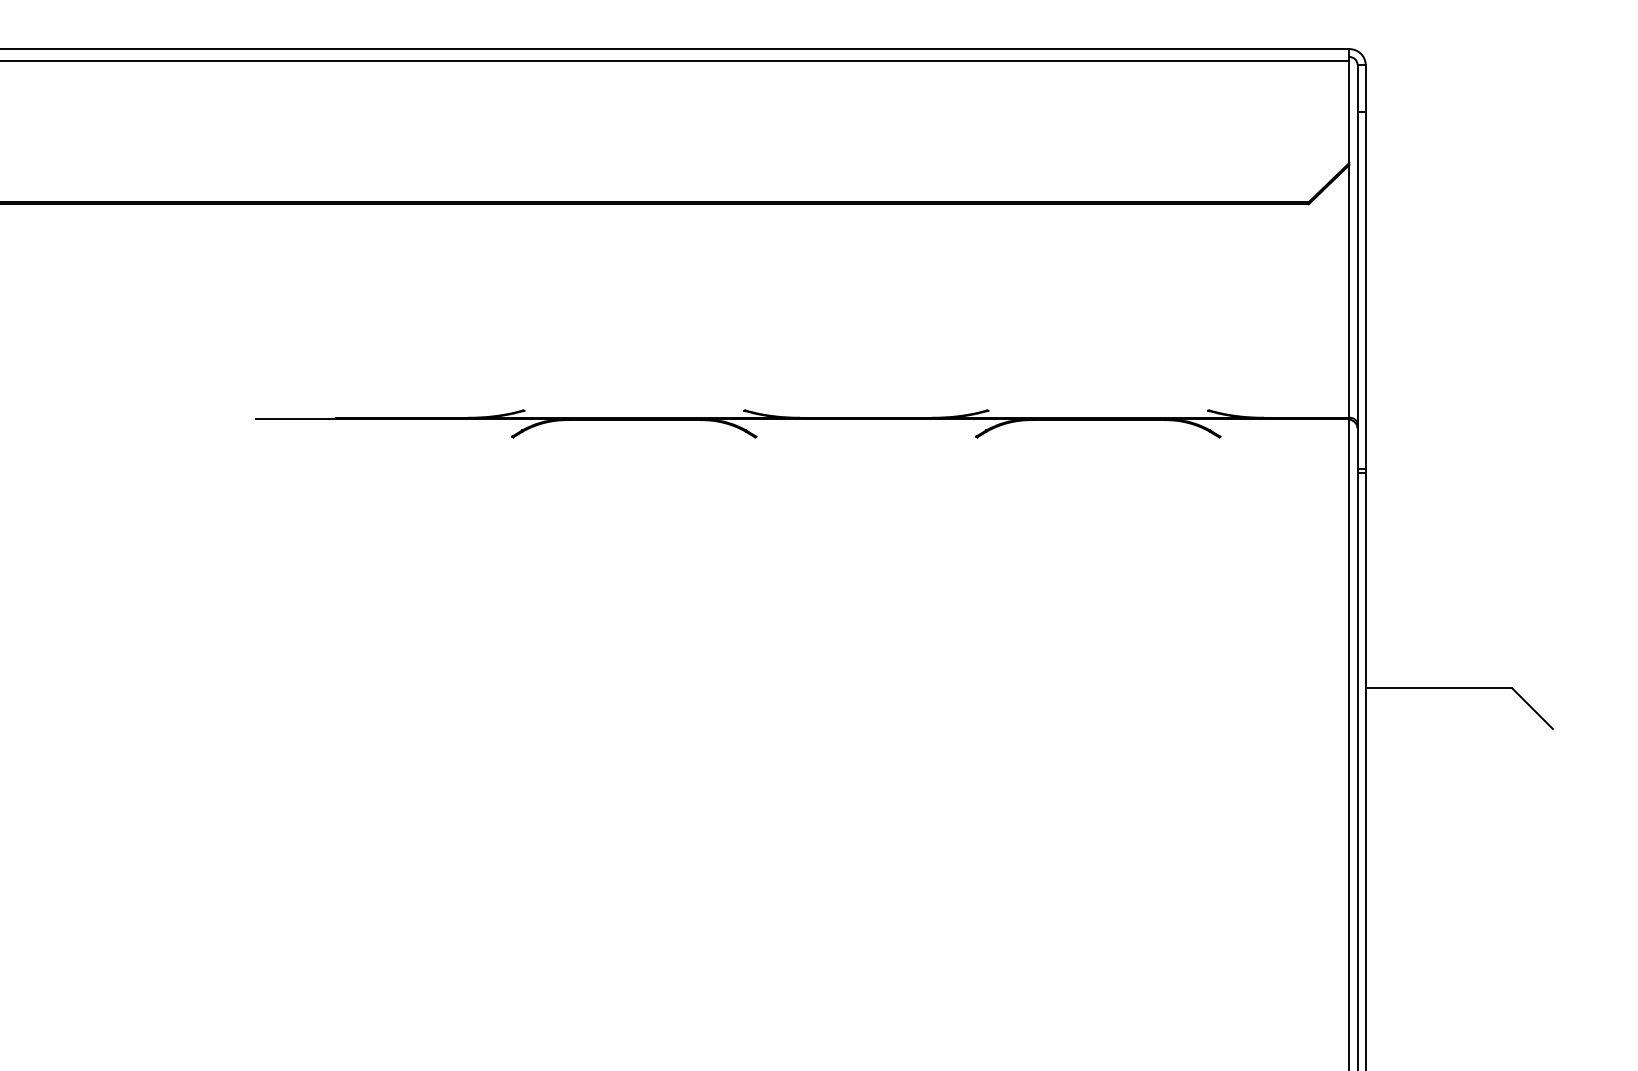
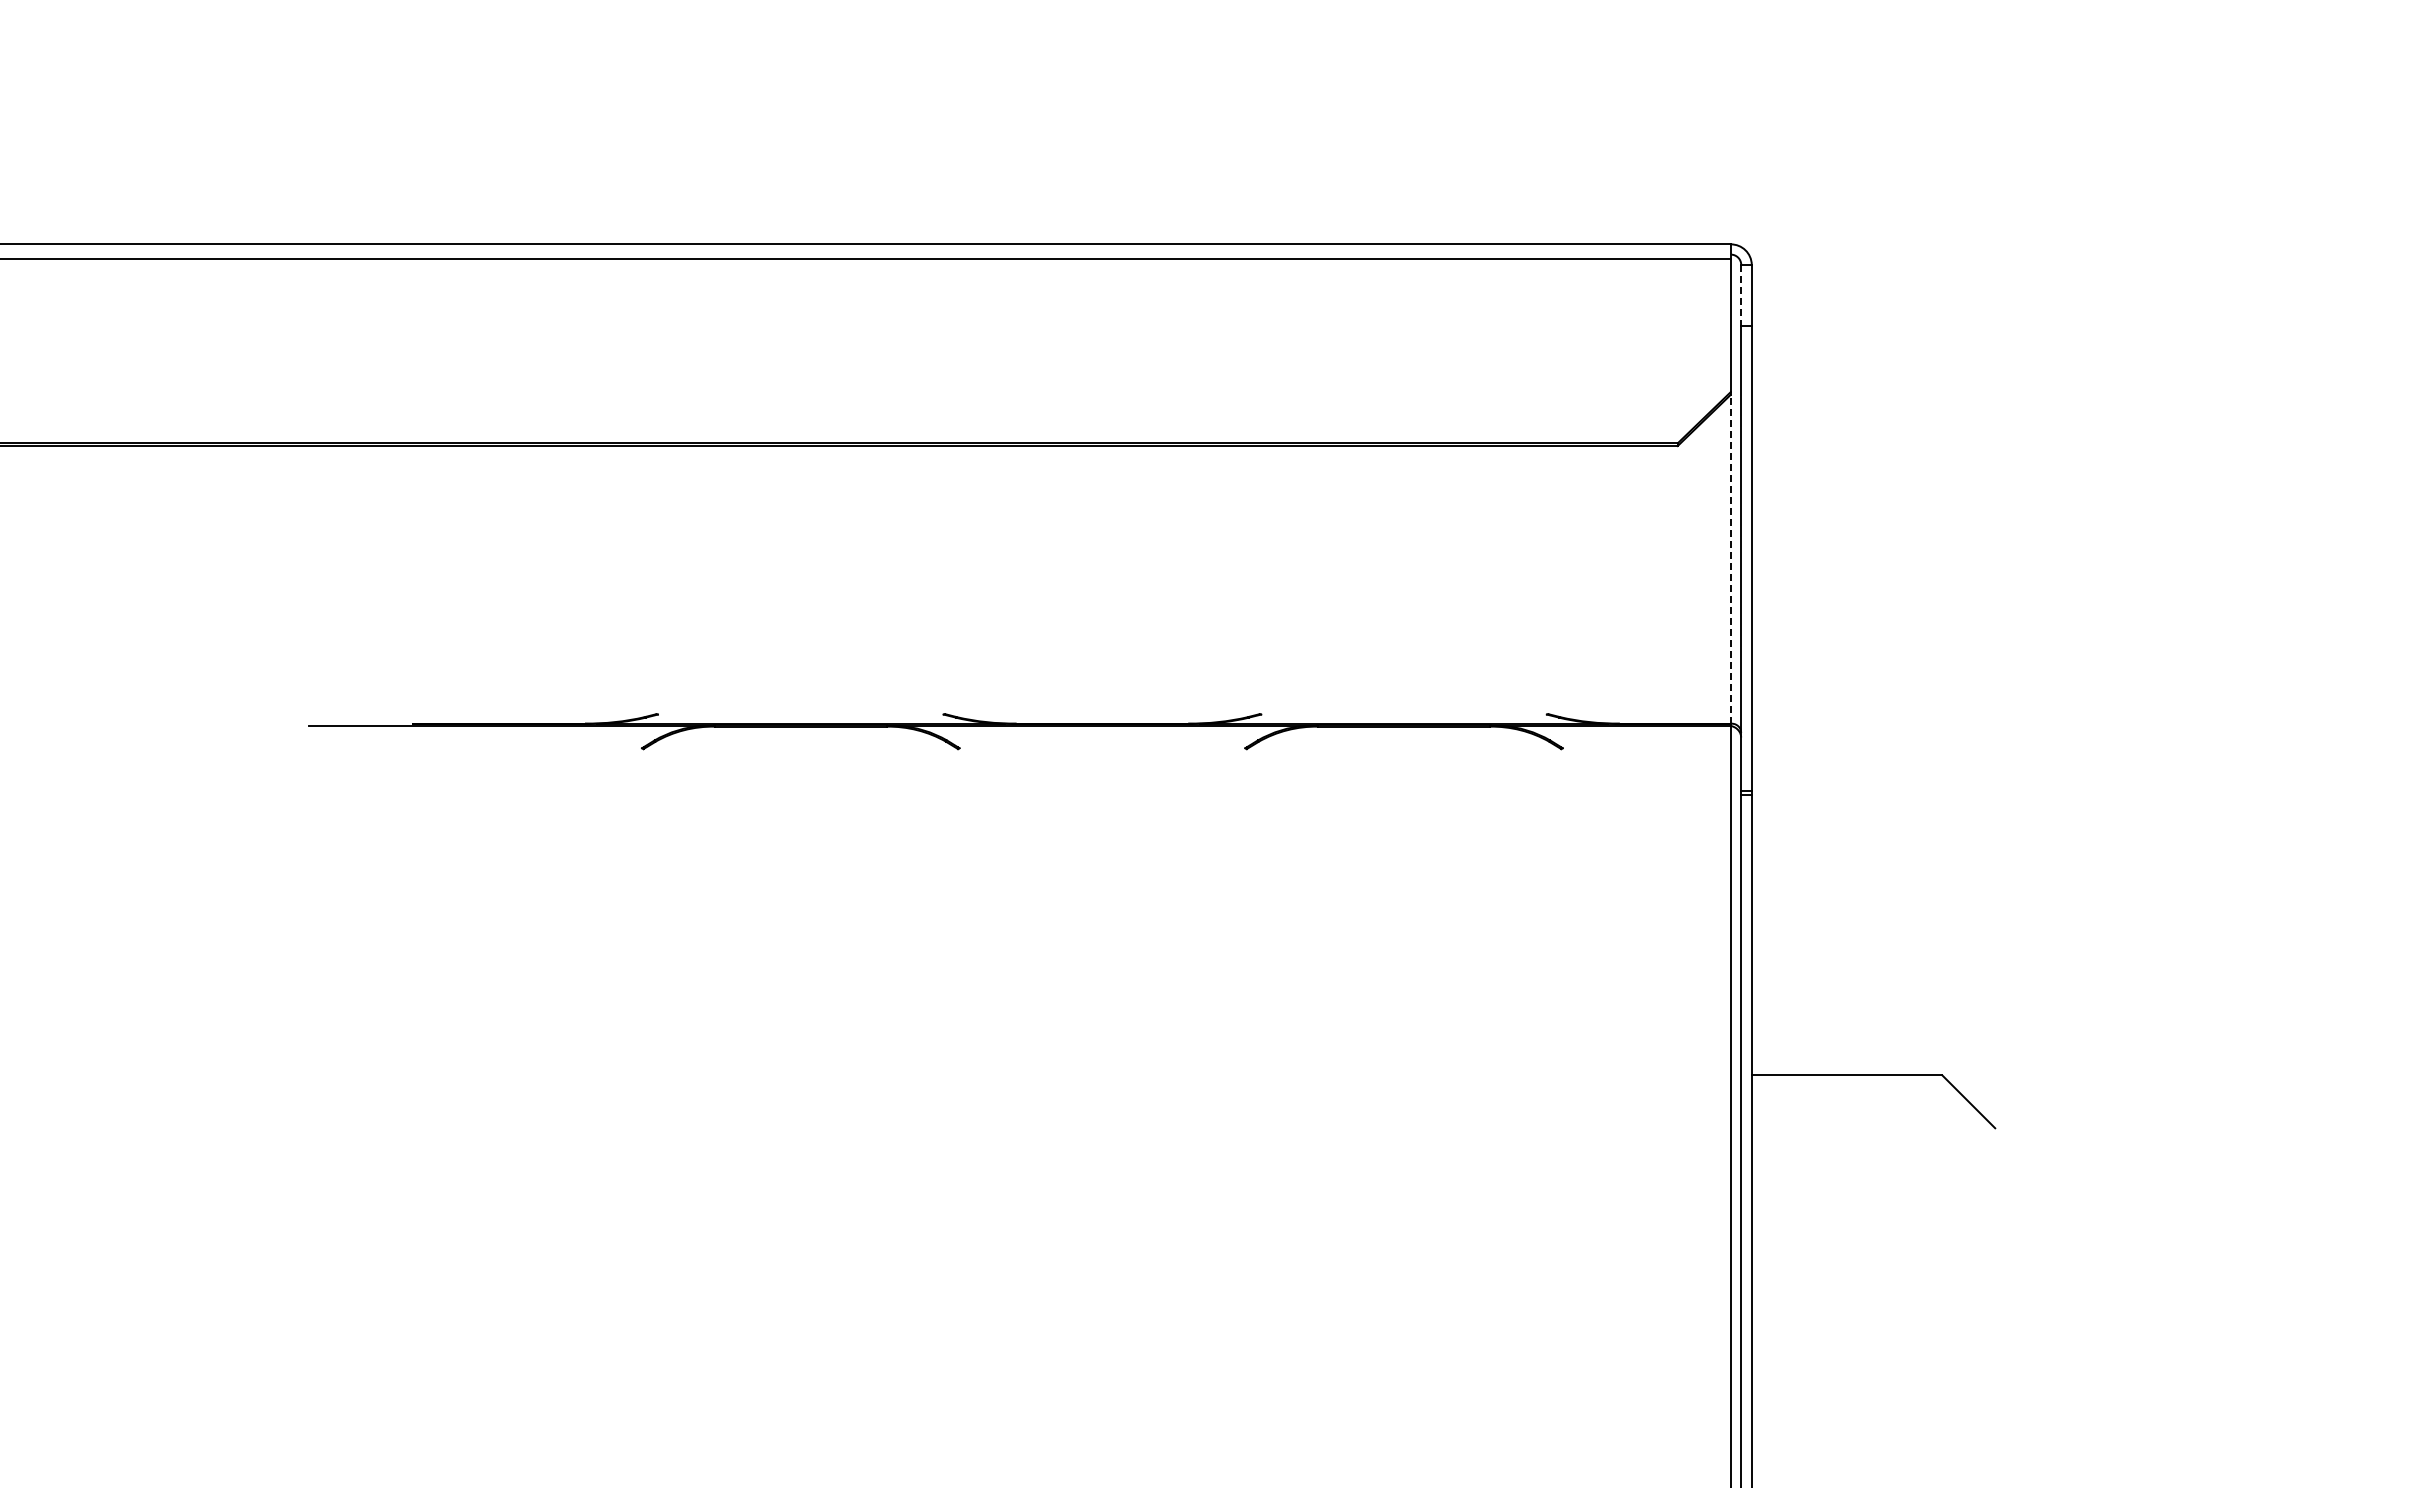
line: (1357, 88) -> (1741, 295), solid -> dashed
line: (1349, 290) -> (1730, 558), solid -> dashed

